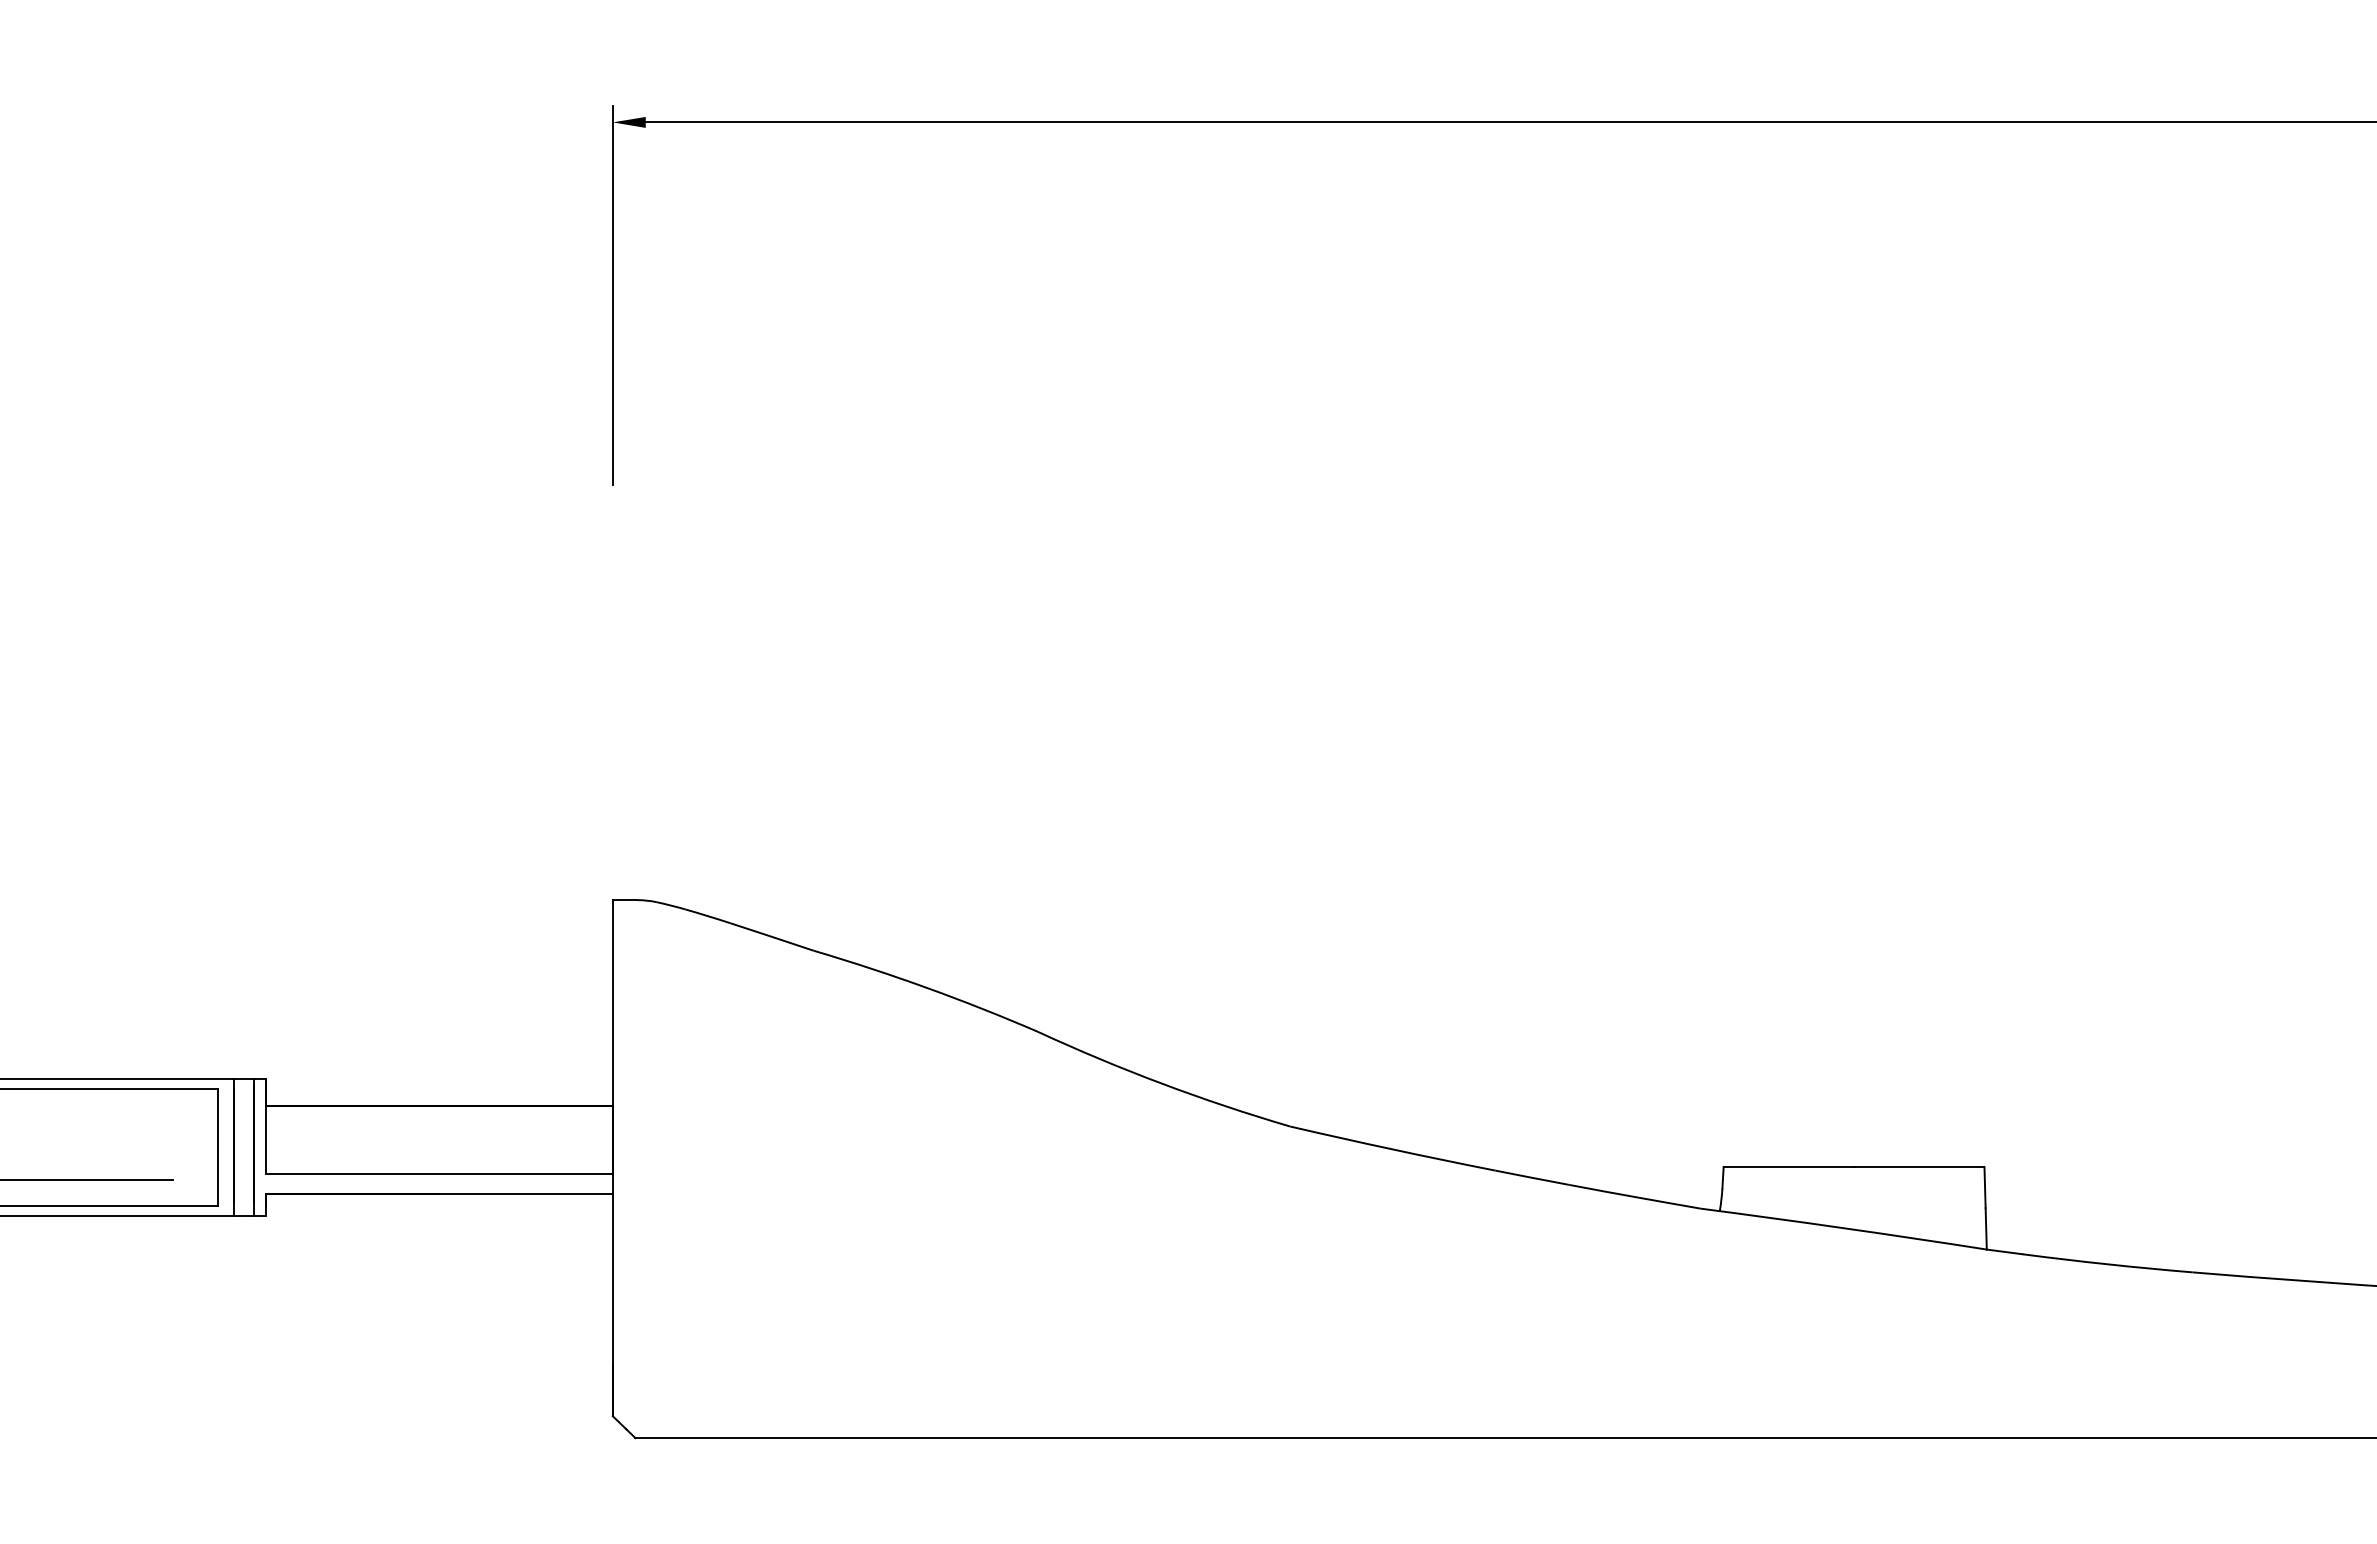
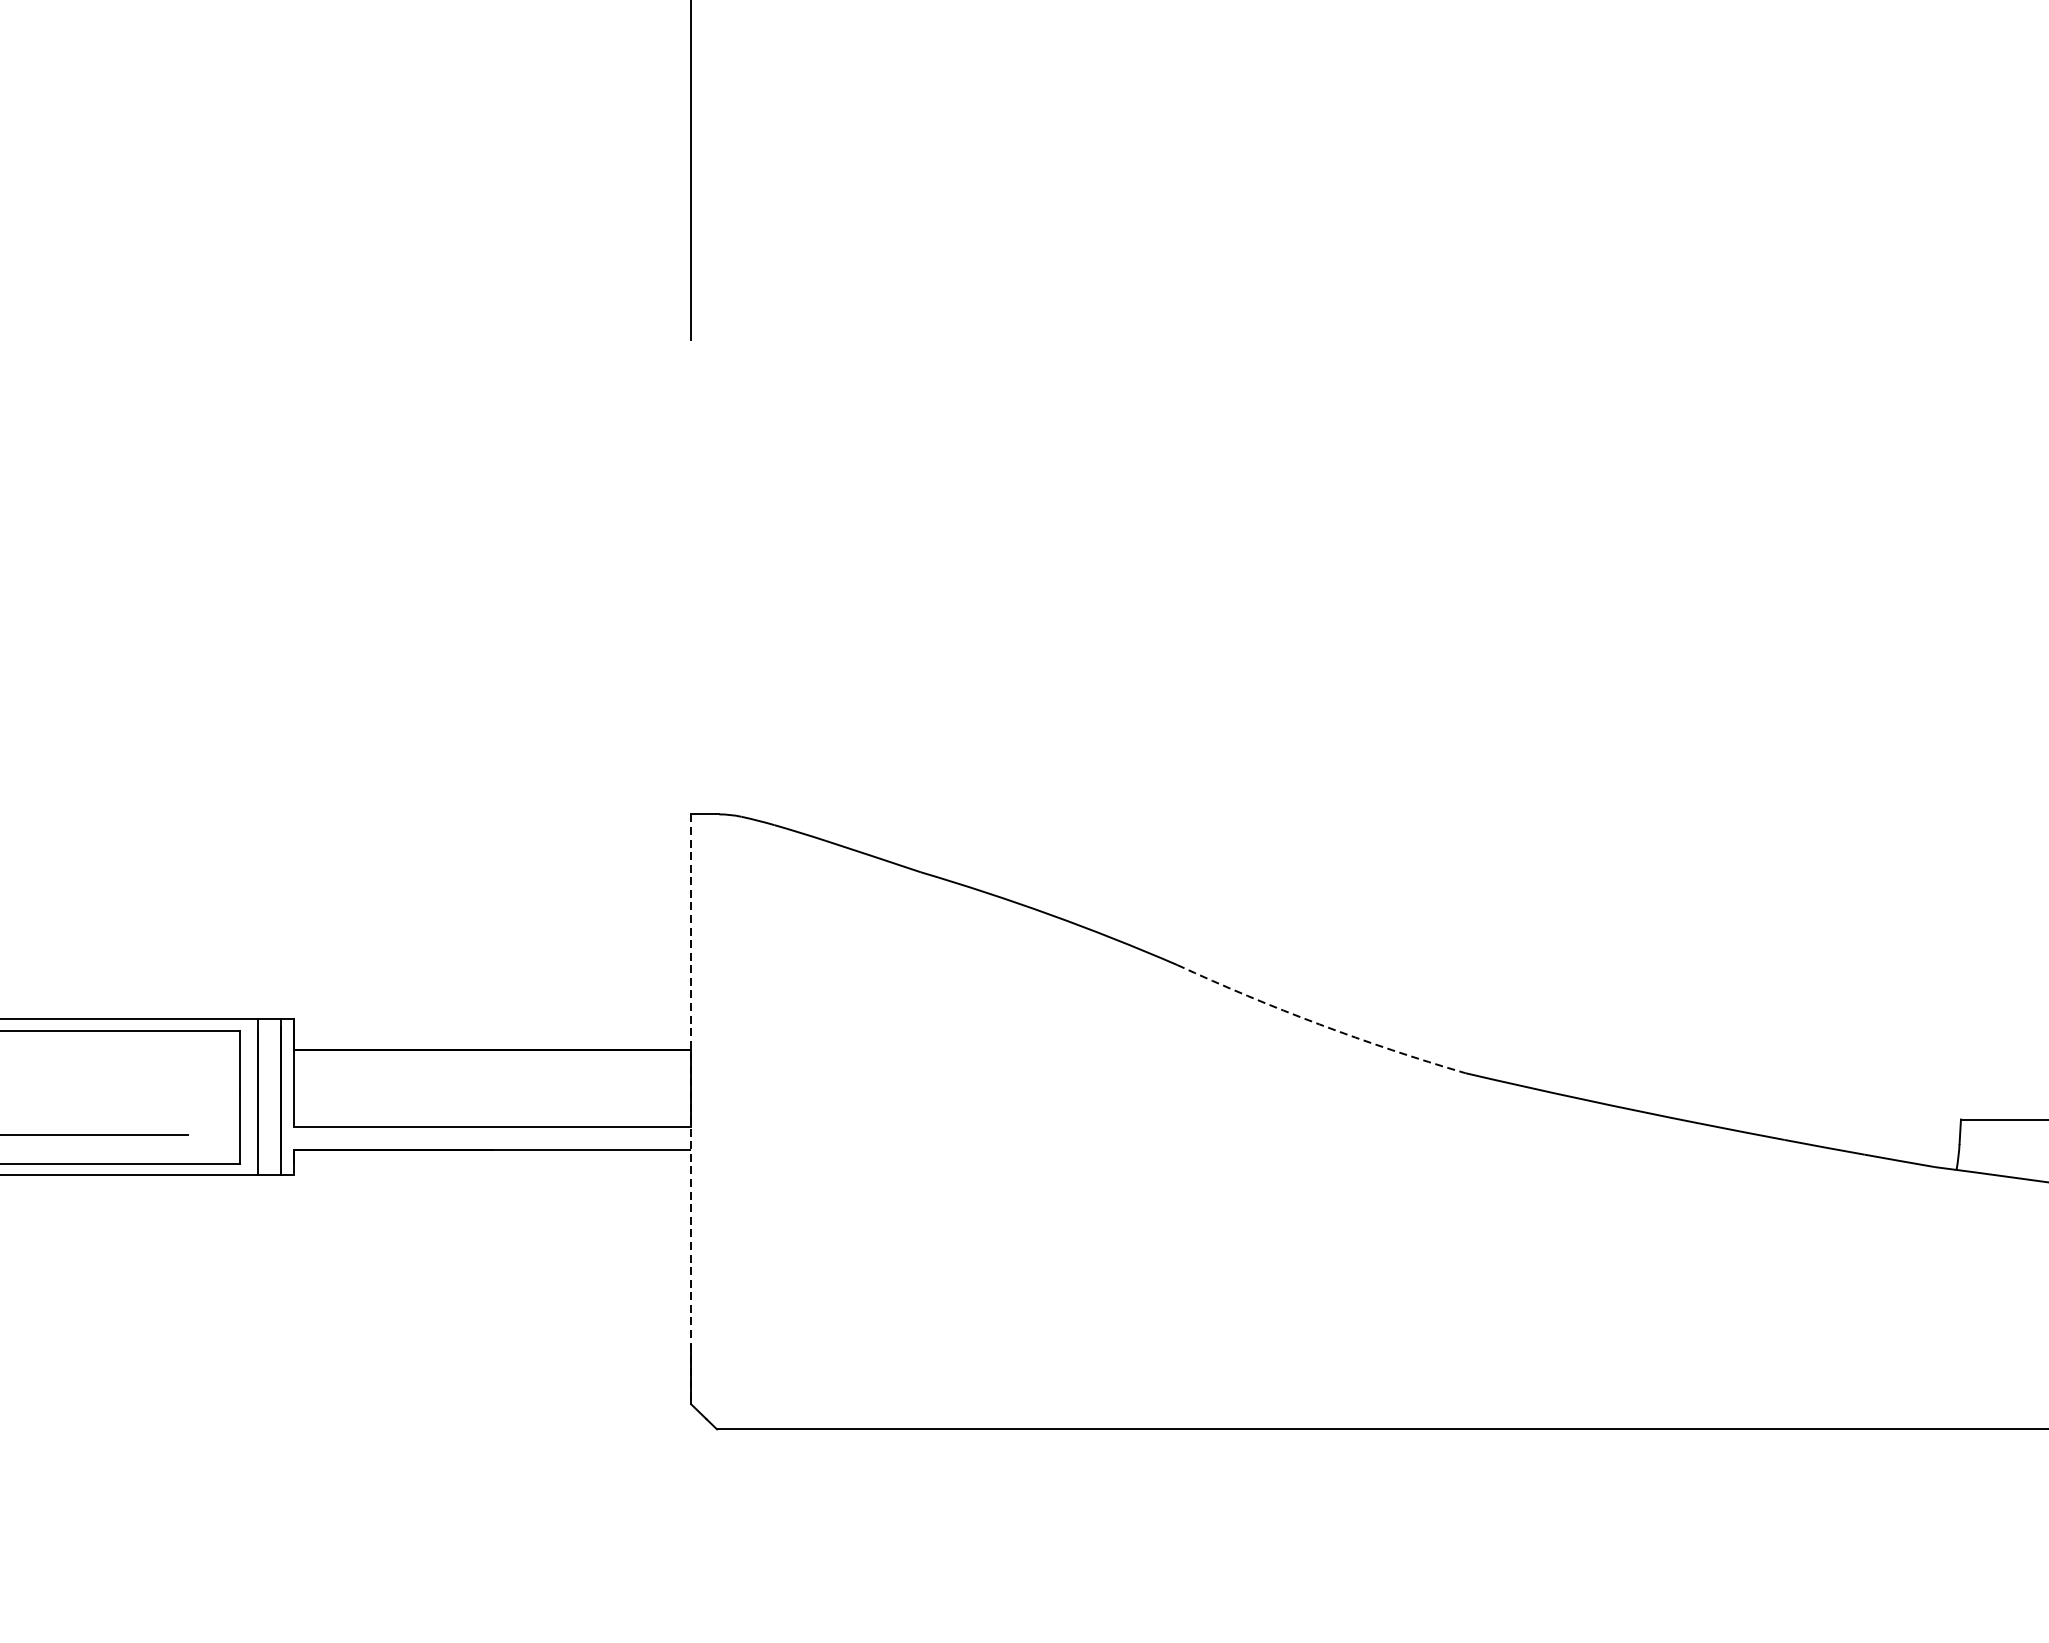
arc: (1162, 1083) -> (1319, 1024), solid -> dashed
line: (612, 1158) -> (690, 1109), solid -> dashed

